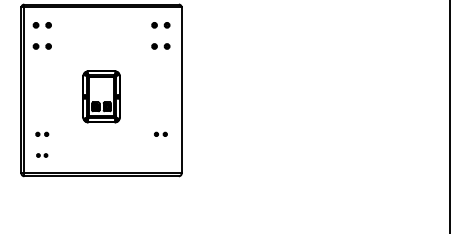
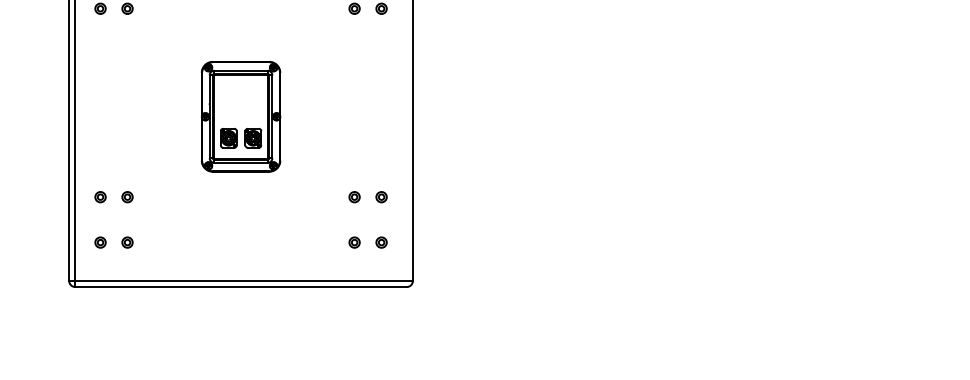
part: (41, 134) -> (112, 197), size x1.43
part: (160, 134) -> (367, 197), size x1.43
part: (41, 155) -> (112, 242), size x1.67
part: (160, 155) -> (367, 242), added

